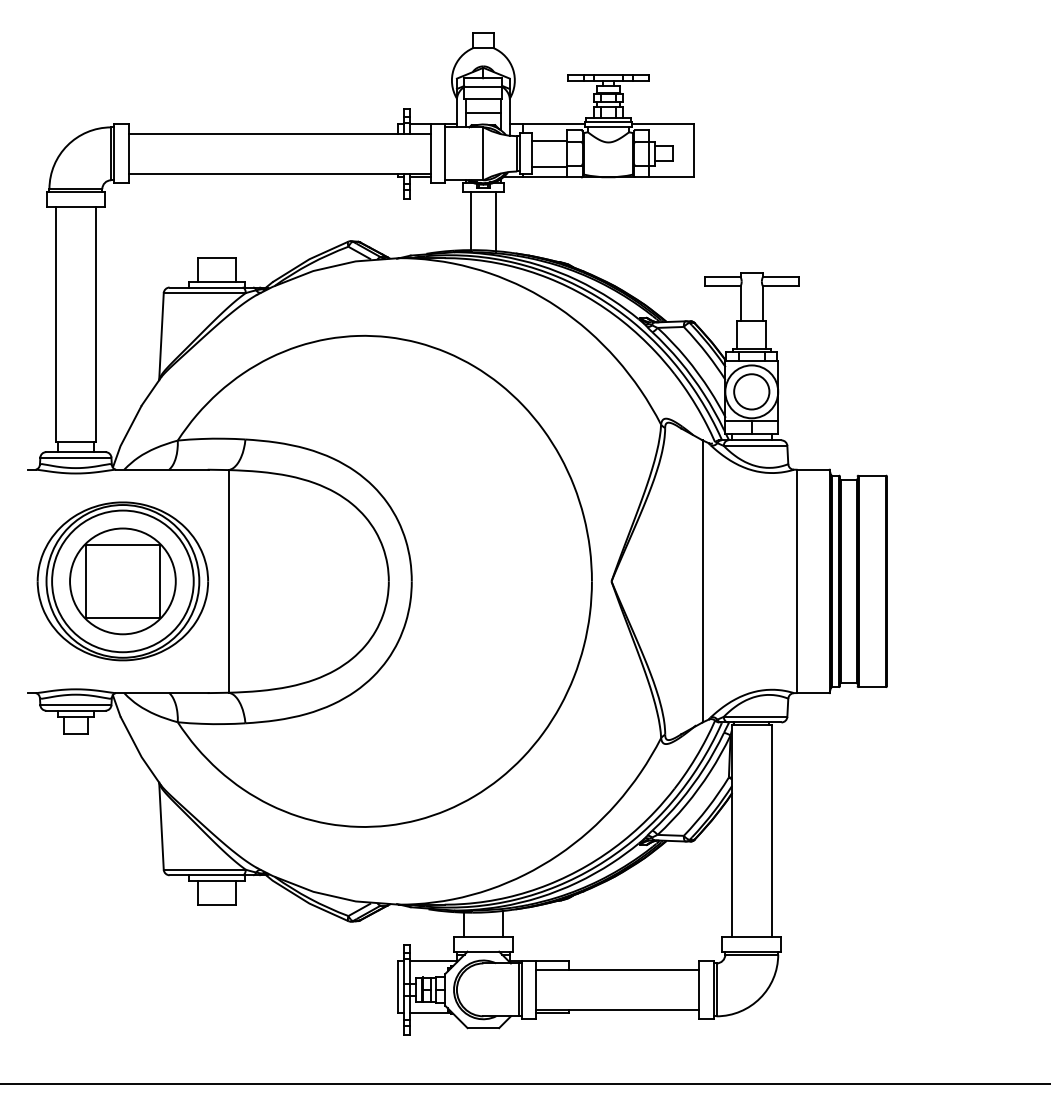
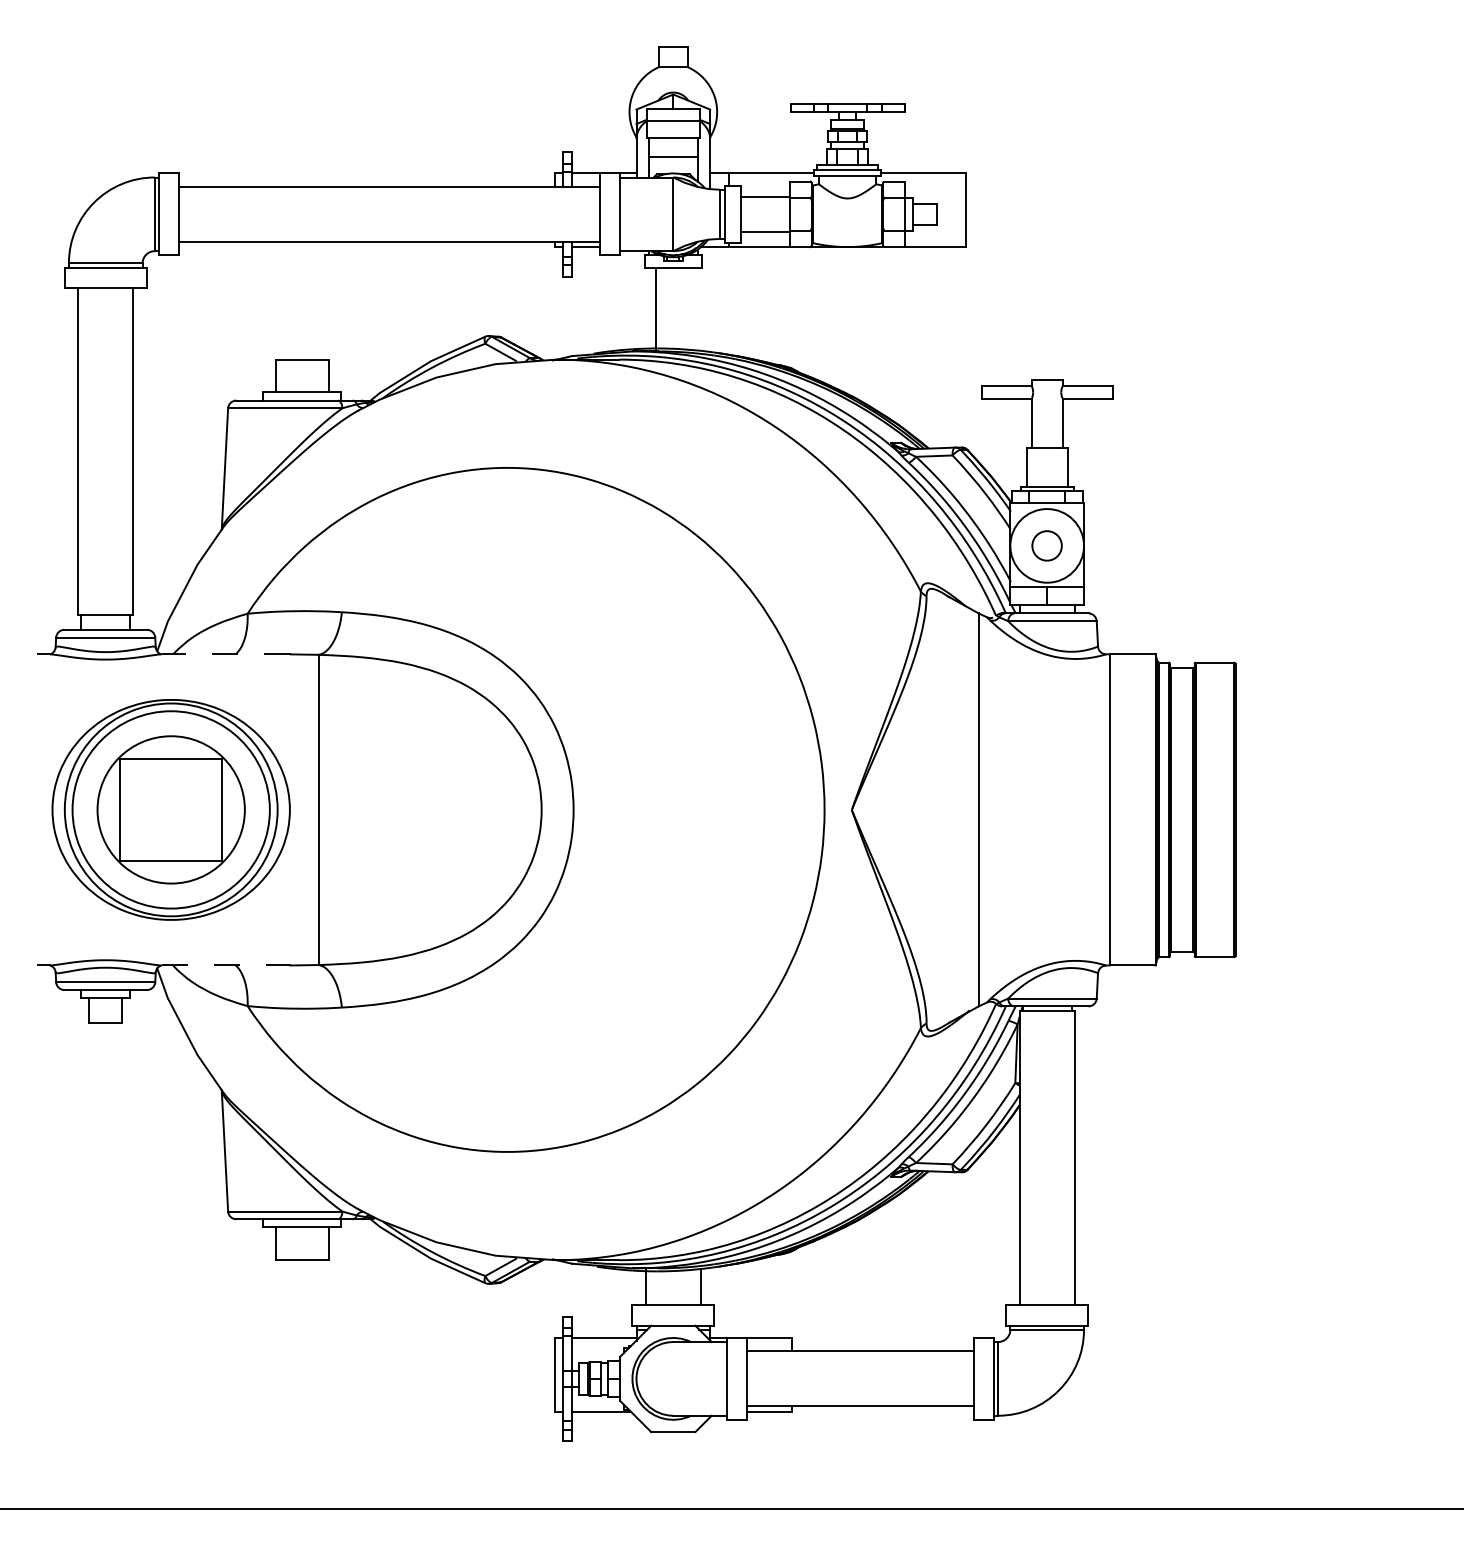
line: (496, 221) -> (691, 308), removed
circle: (751, 391) -> (1046, 545), size x0.6
line: (162, 469) -> (226, 654), solid -> dashed
line: (162, 693) -> (226, 965), solid -> dashed
line: (518, 989) -> (722, 1378), removed

